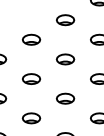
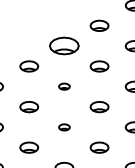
part: (31, 40) -> (64, 46), size x1.6
part: (31, 78) -> (64, 86), size x0.6
part: (31, 118) -> (64, 127), size x0.6

